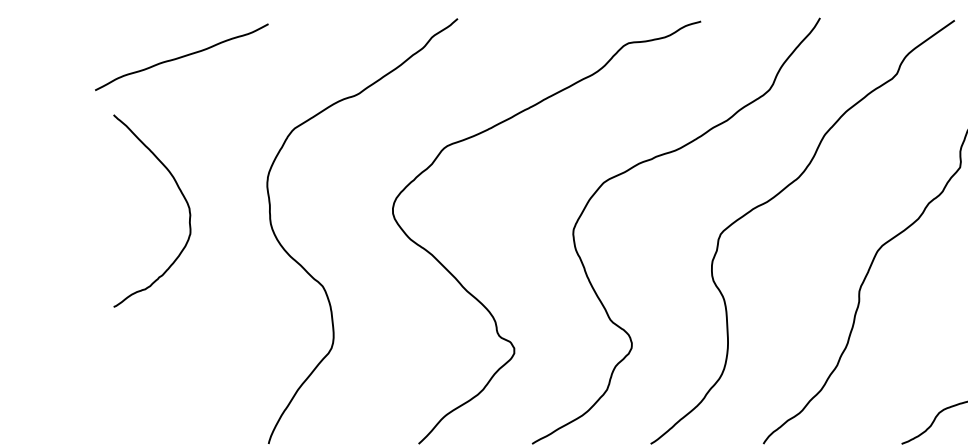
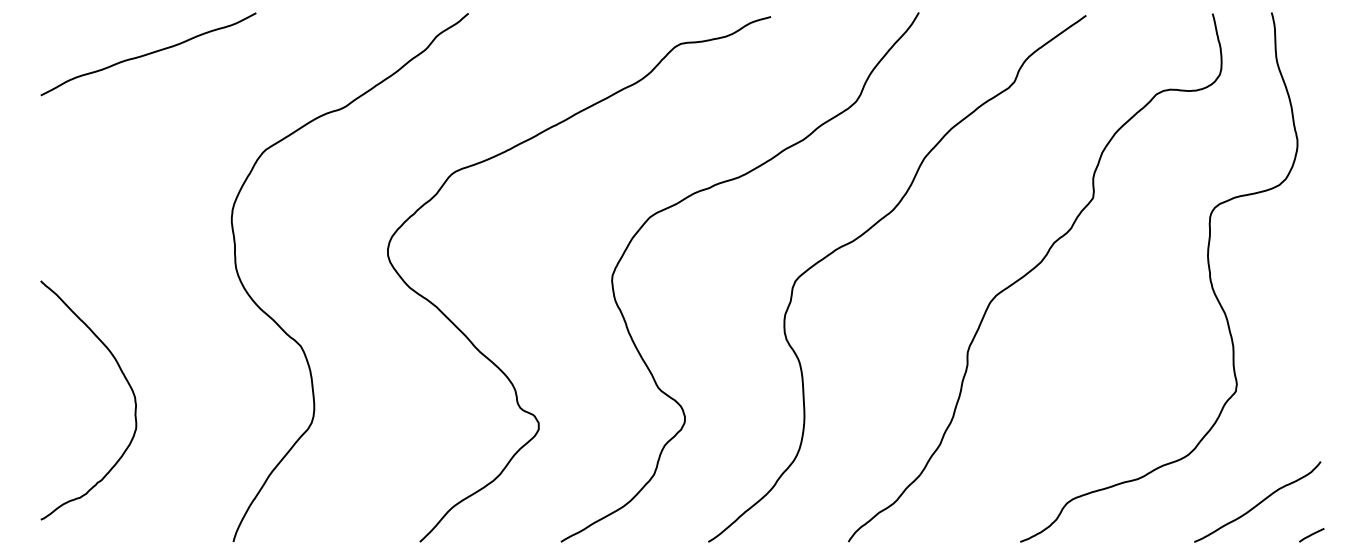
curve: (181, 57) -> (148, 54), moved
curve: (181, 193) -> (124, 378), moved

